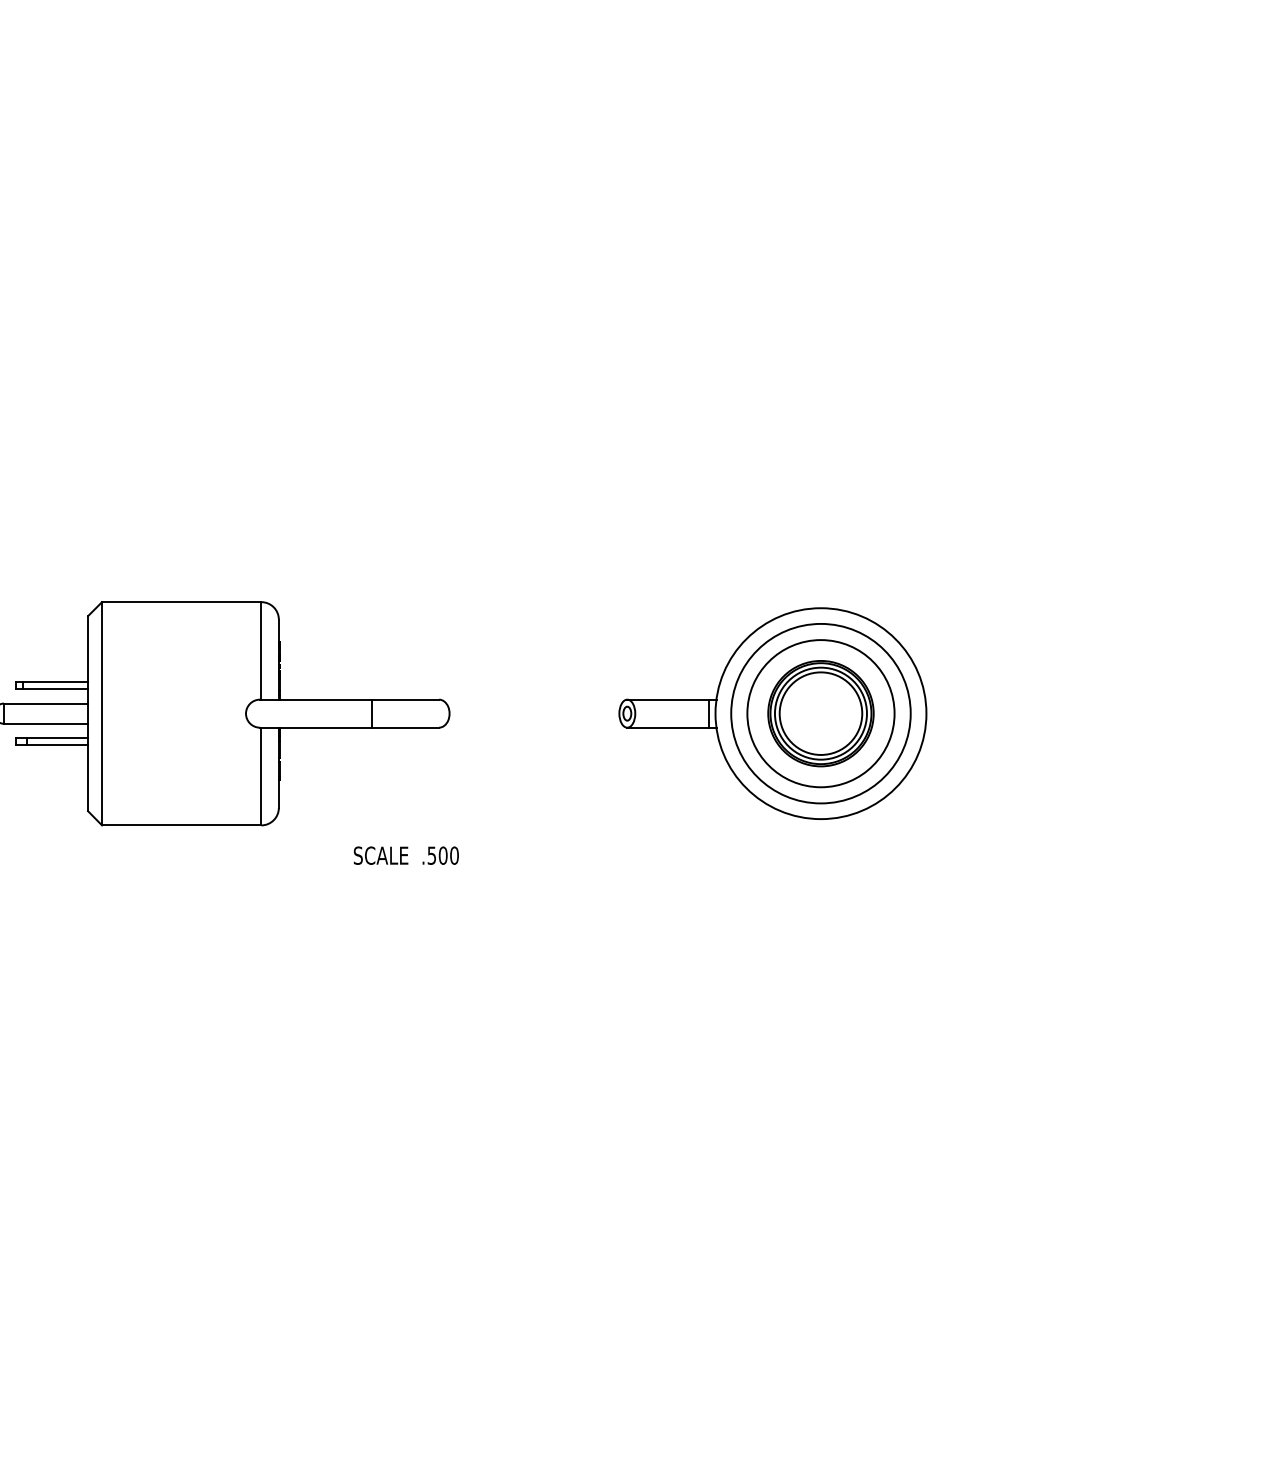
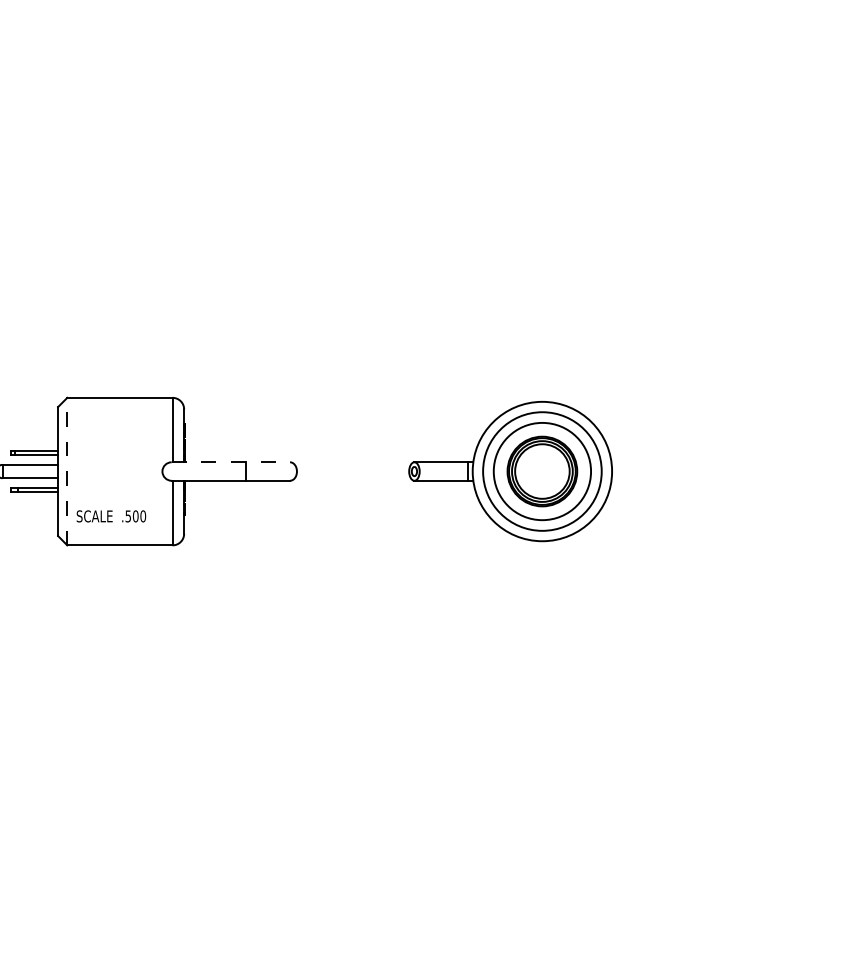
line: (350, 699) -> (231, 462), solid -> dashed
line: (102, 713) -> (67, 471), solid -> dashed
text: (406, 855) -> (111, 516), moved

